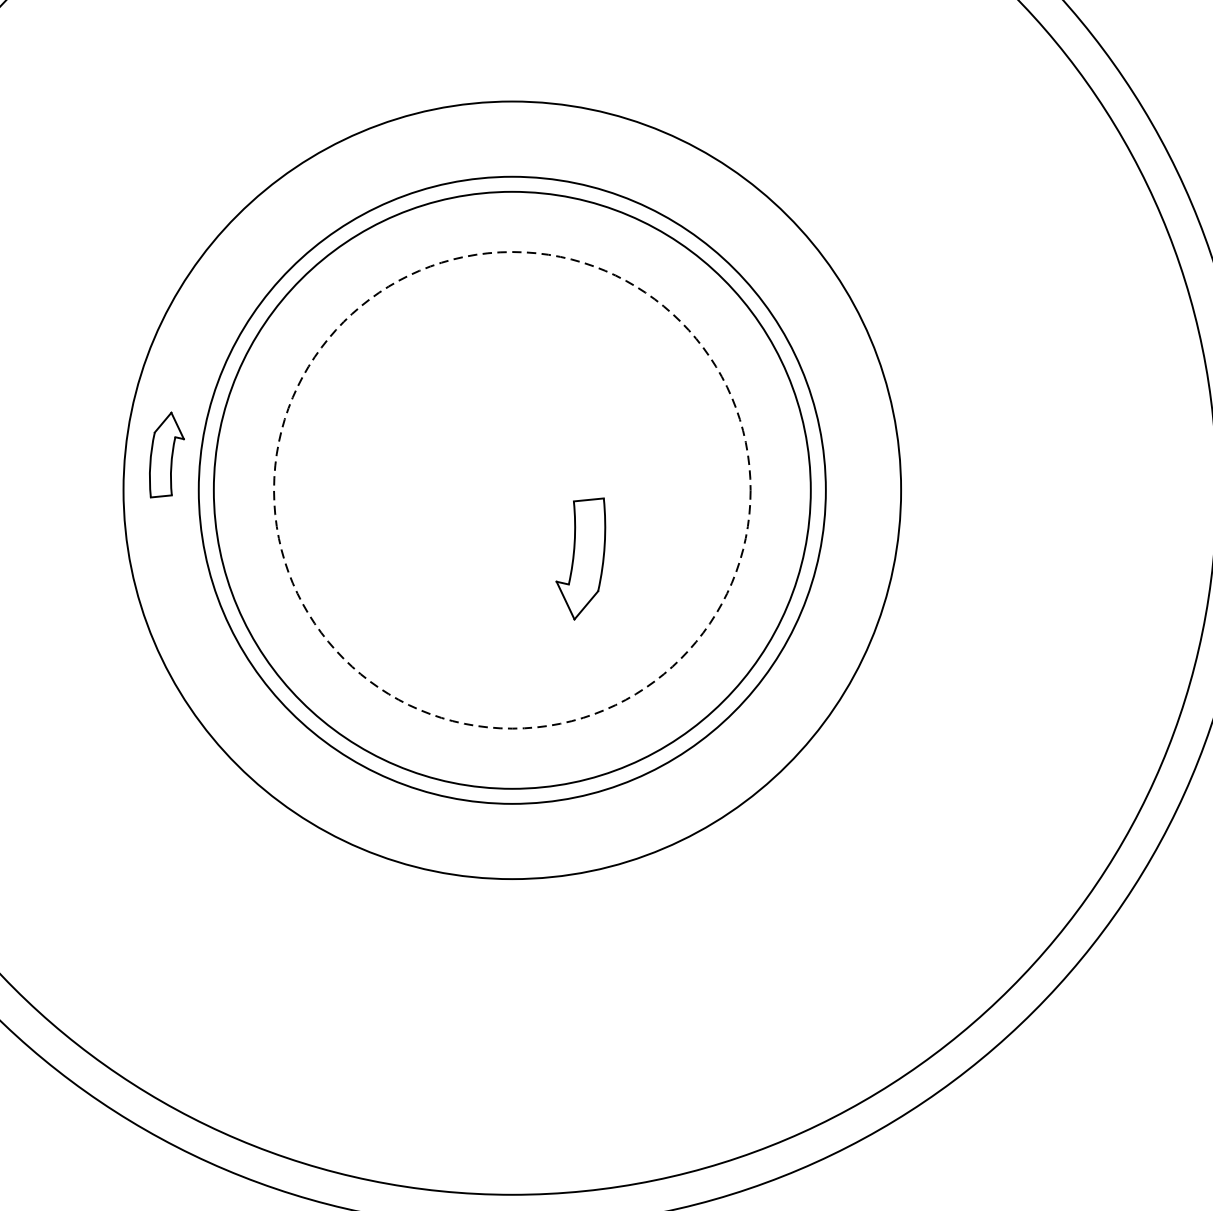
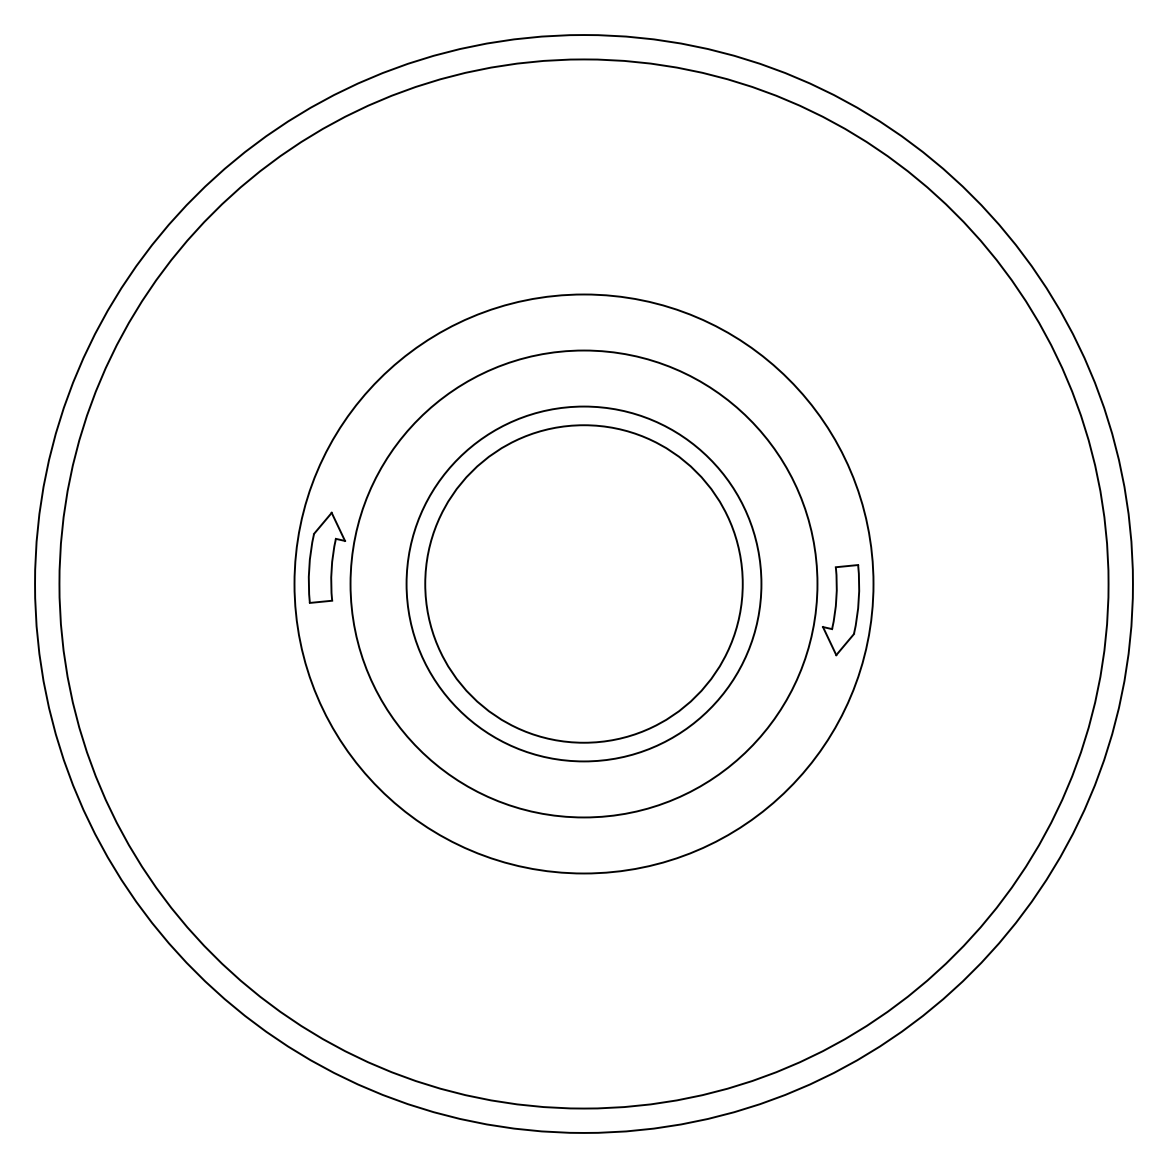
part: (166, 454) -> (326, 557), size x1.43
circle: (511, 489) -> (583, 583), dashed -> solid
circle: (511, 489) -> (583, 583), size x0.71
part: (581, 559) -> (841, 610), moved

